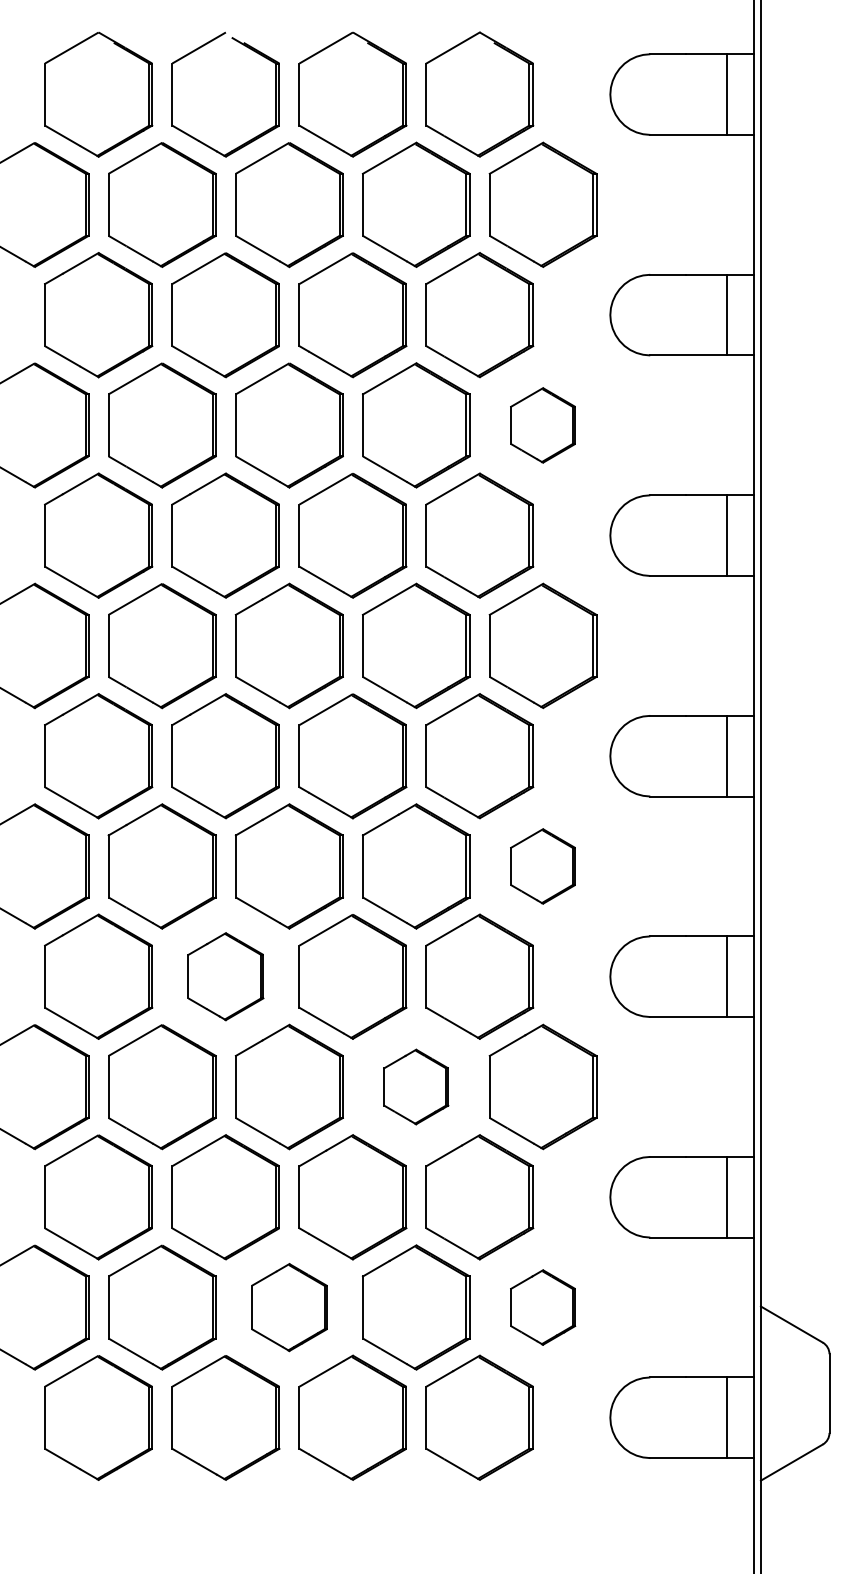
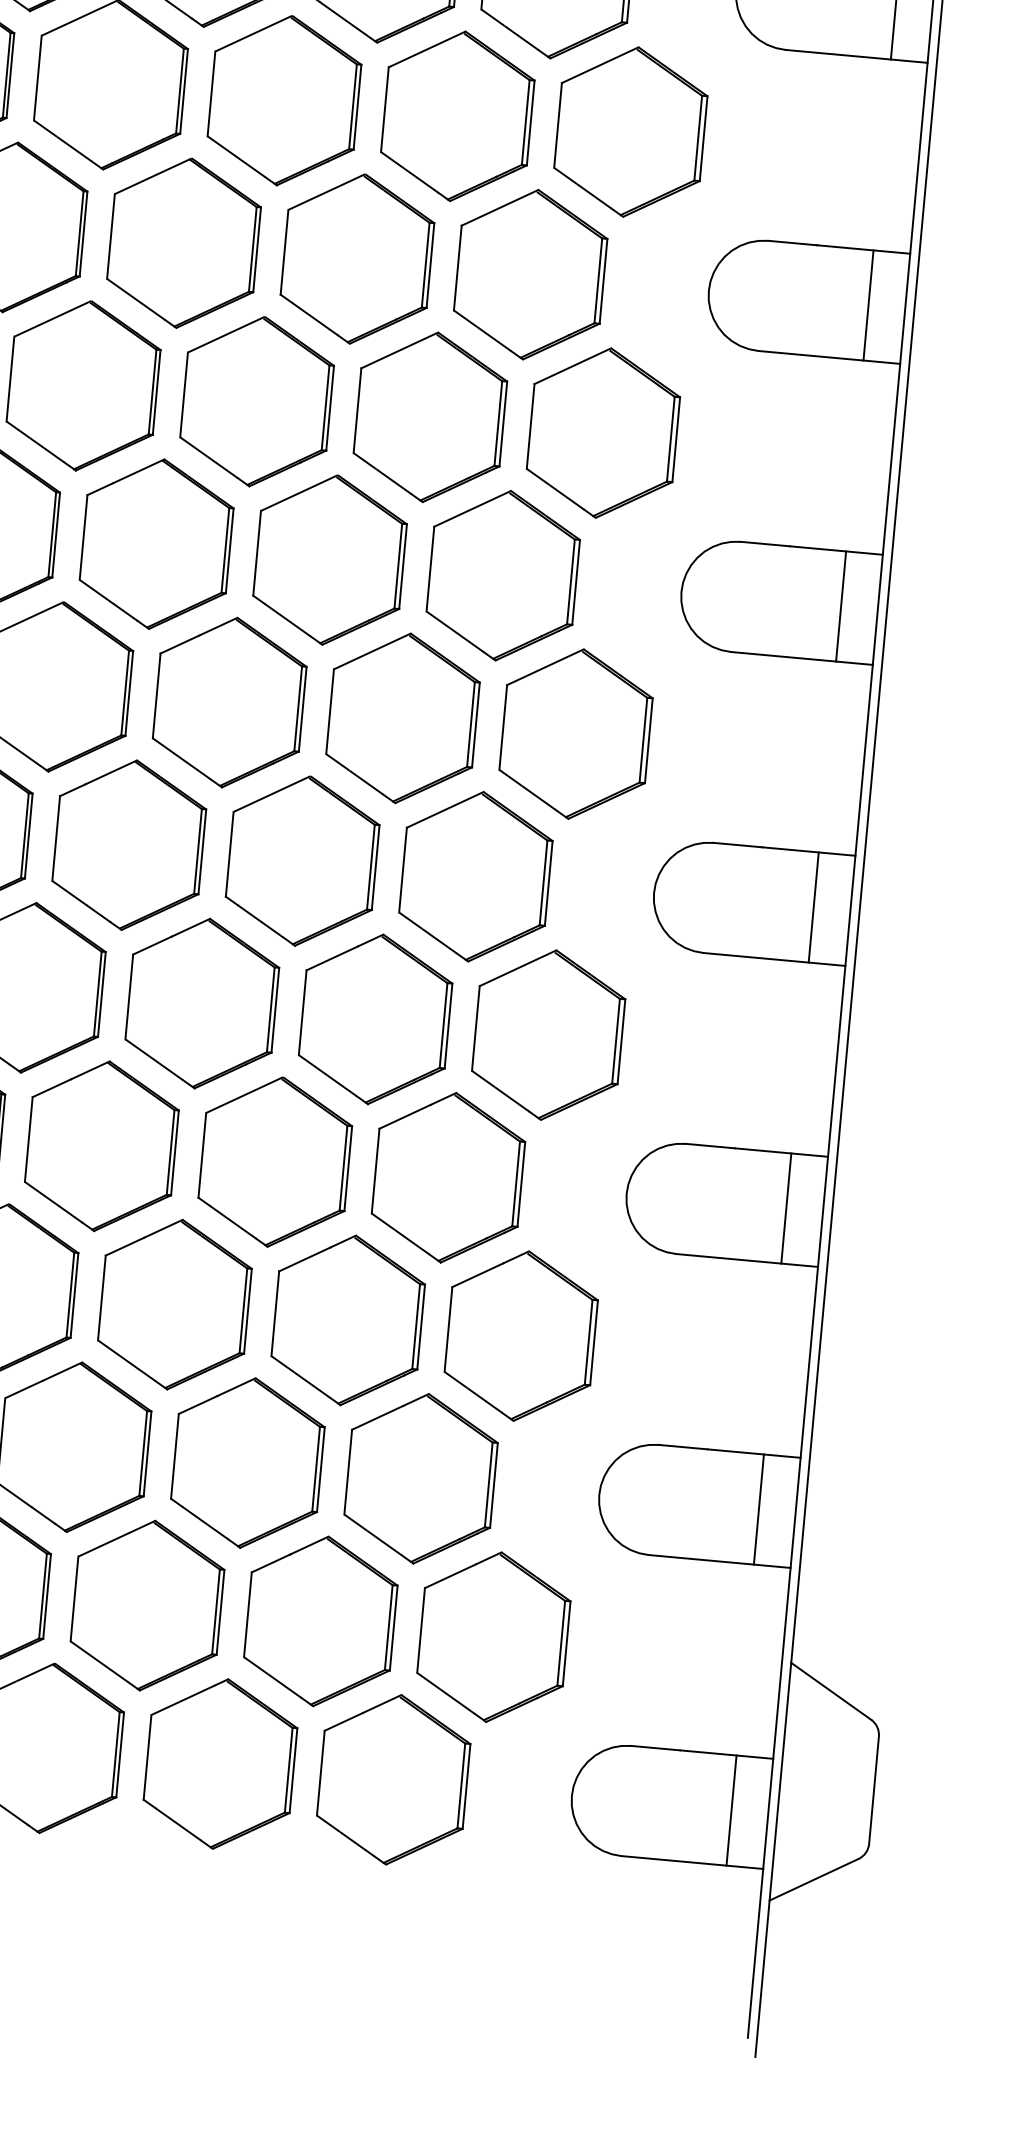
part: (542, 425) -> (602, 433), size x1.67
part: (542, 866) -> (547, 1035), size x1.67
part: (225, 976) -> (101, 1145), size x1.43
part: (415, 1086) -> (347, 1319), size x1.67
part: (289, 1307) -> (147, 1605), size x1.43
part: (542, 1307) -> (492, 1637), size x1.67

